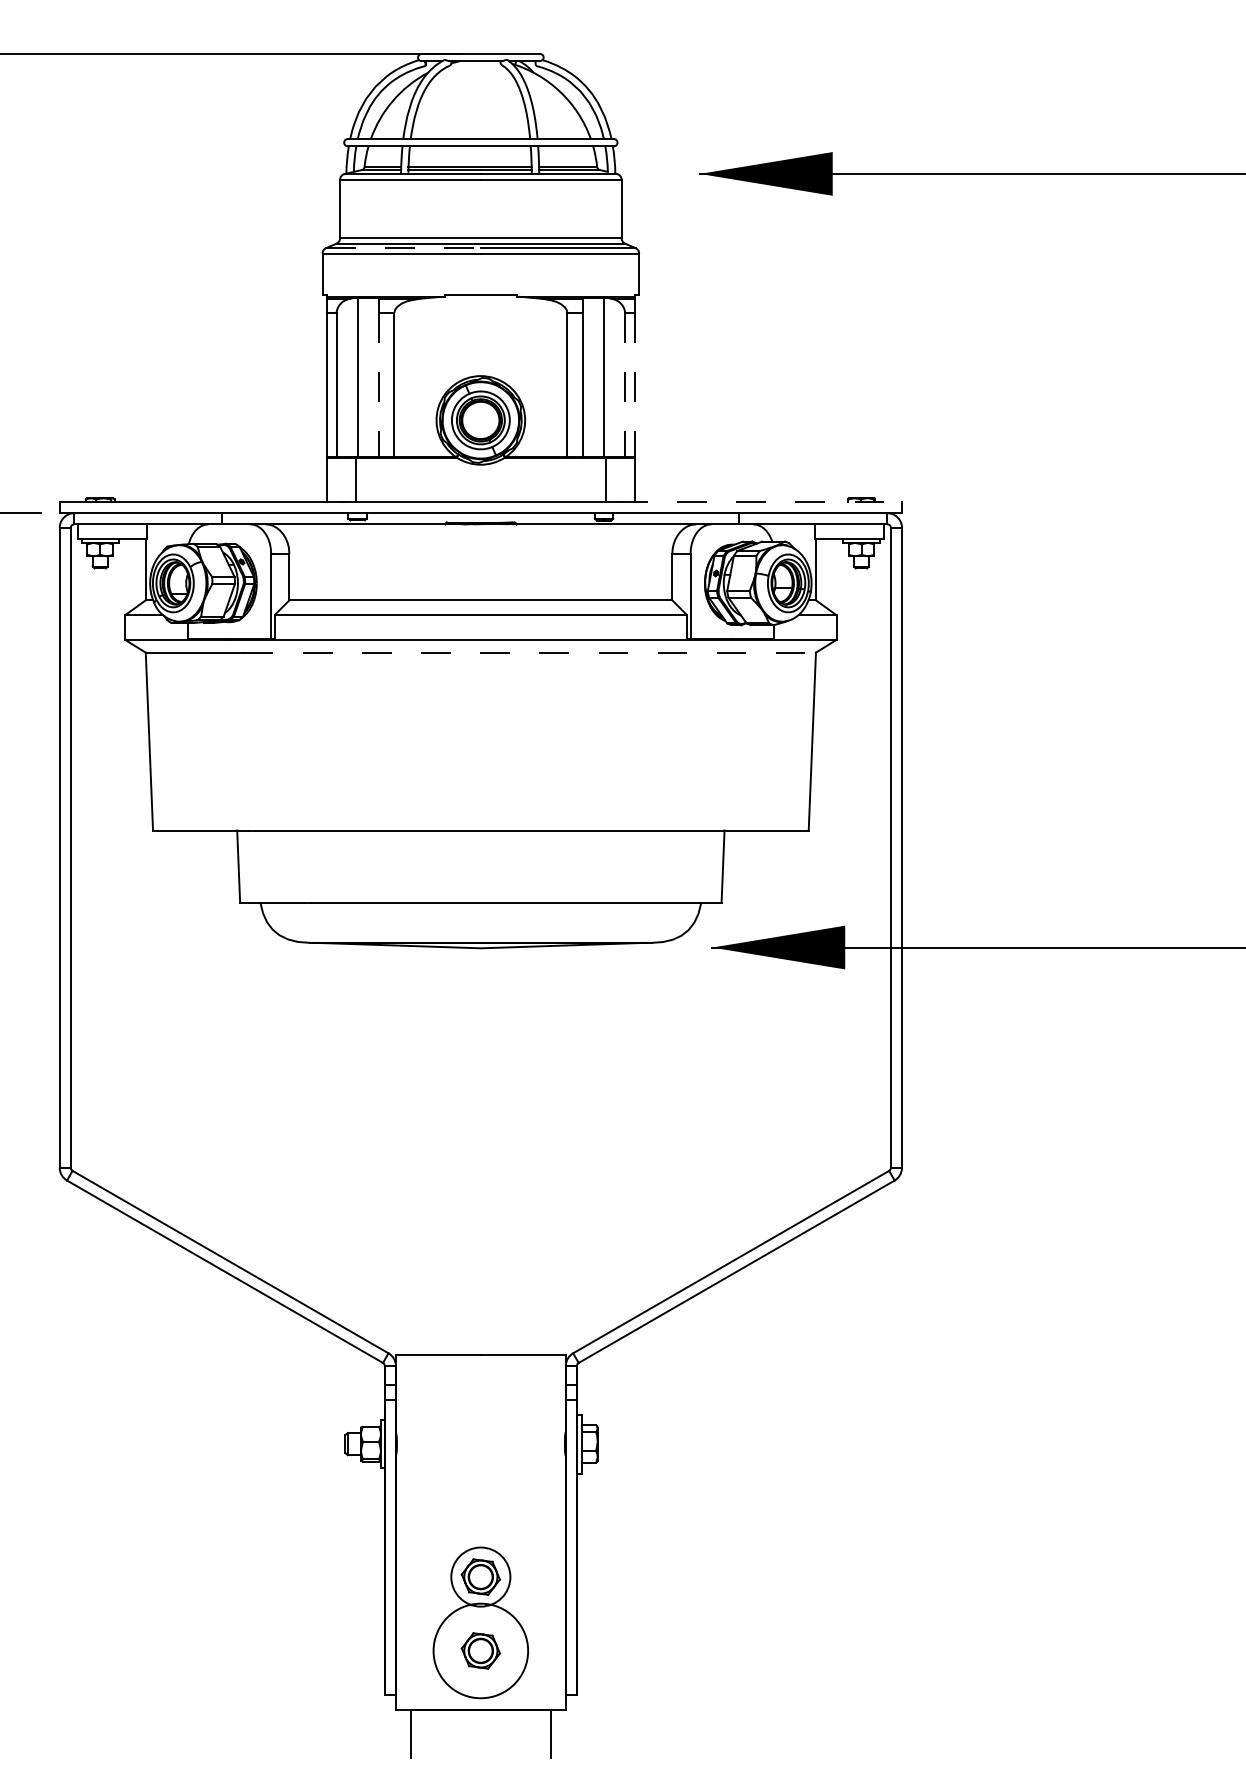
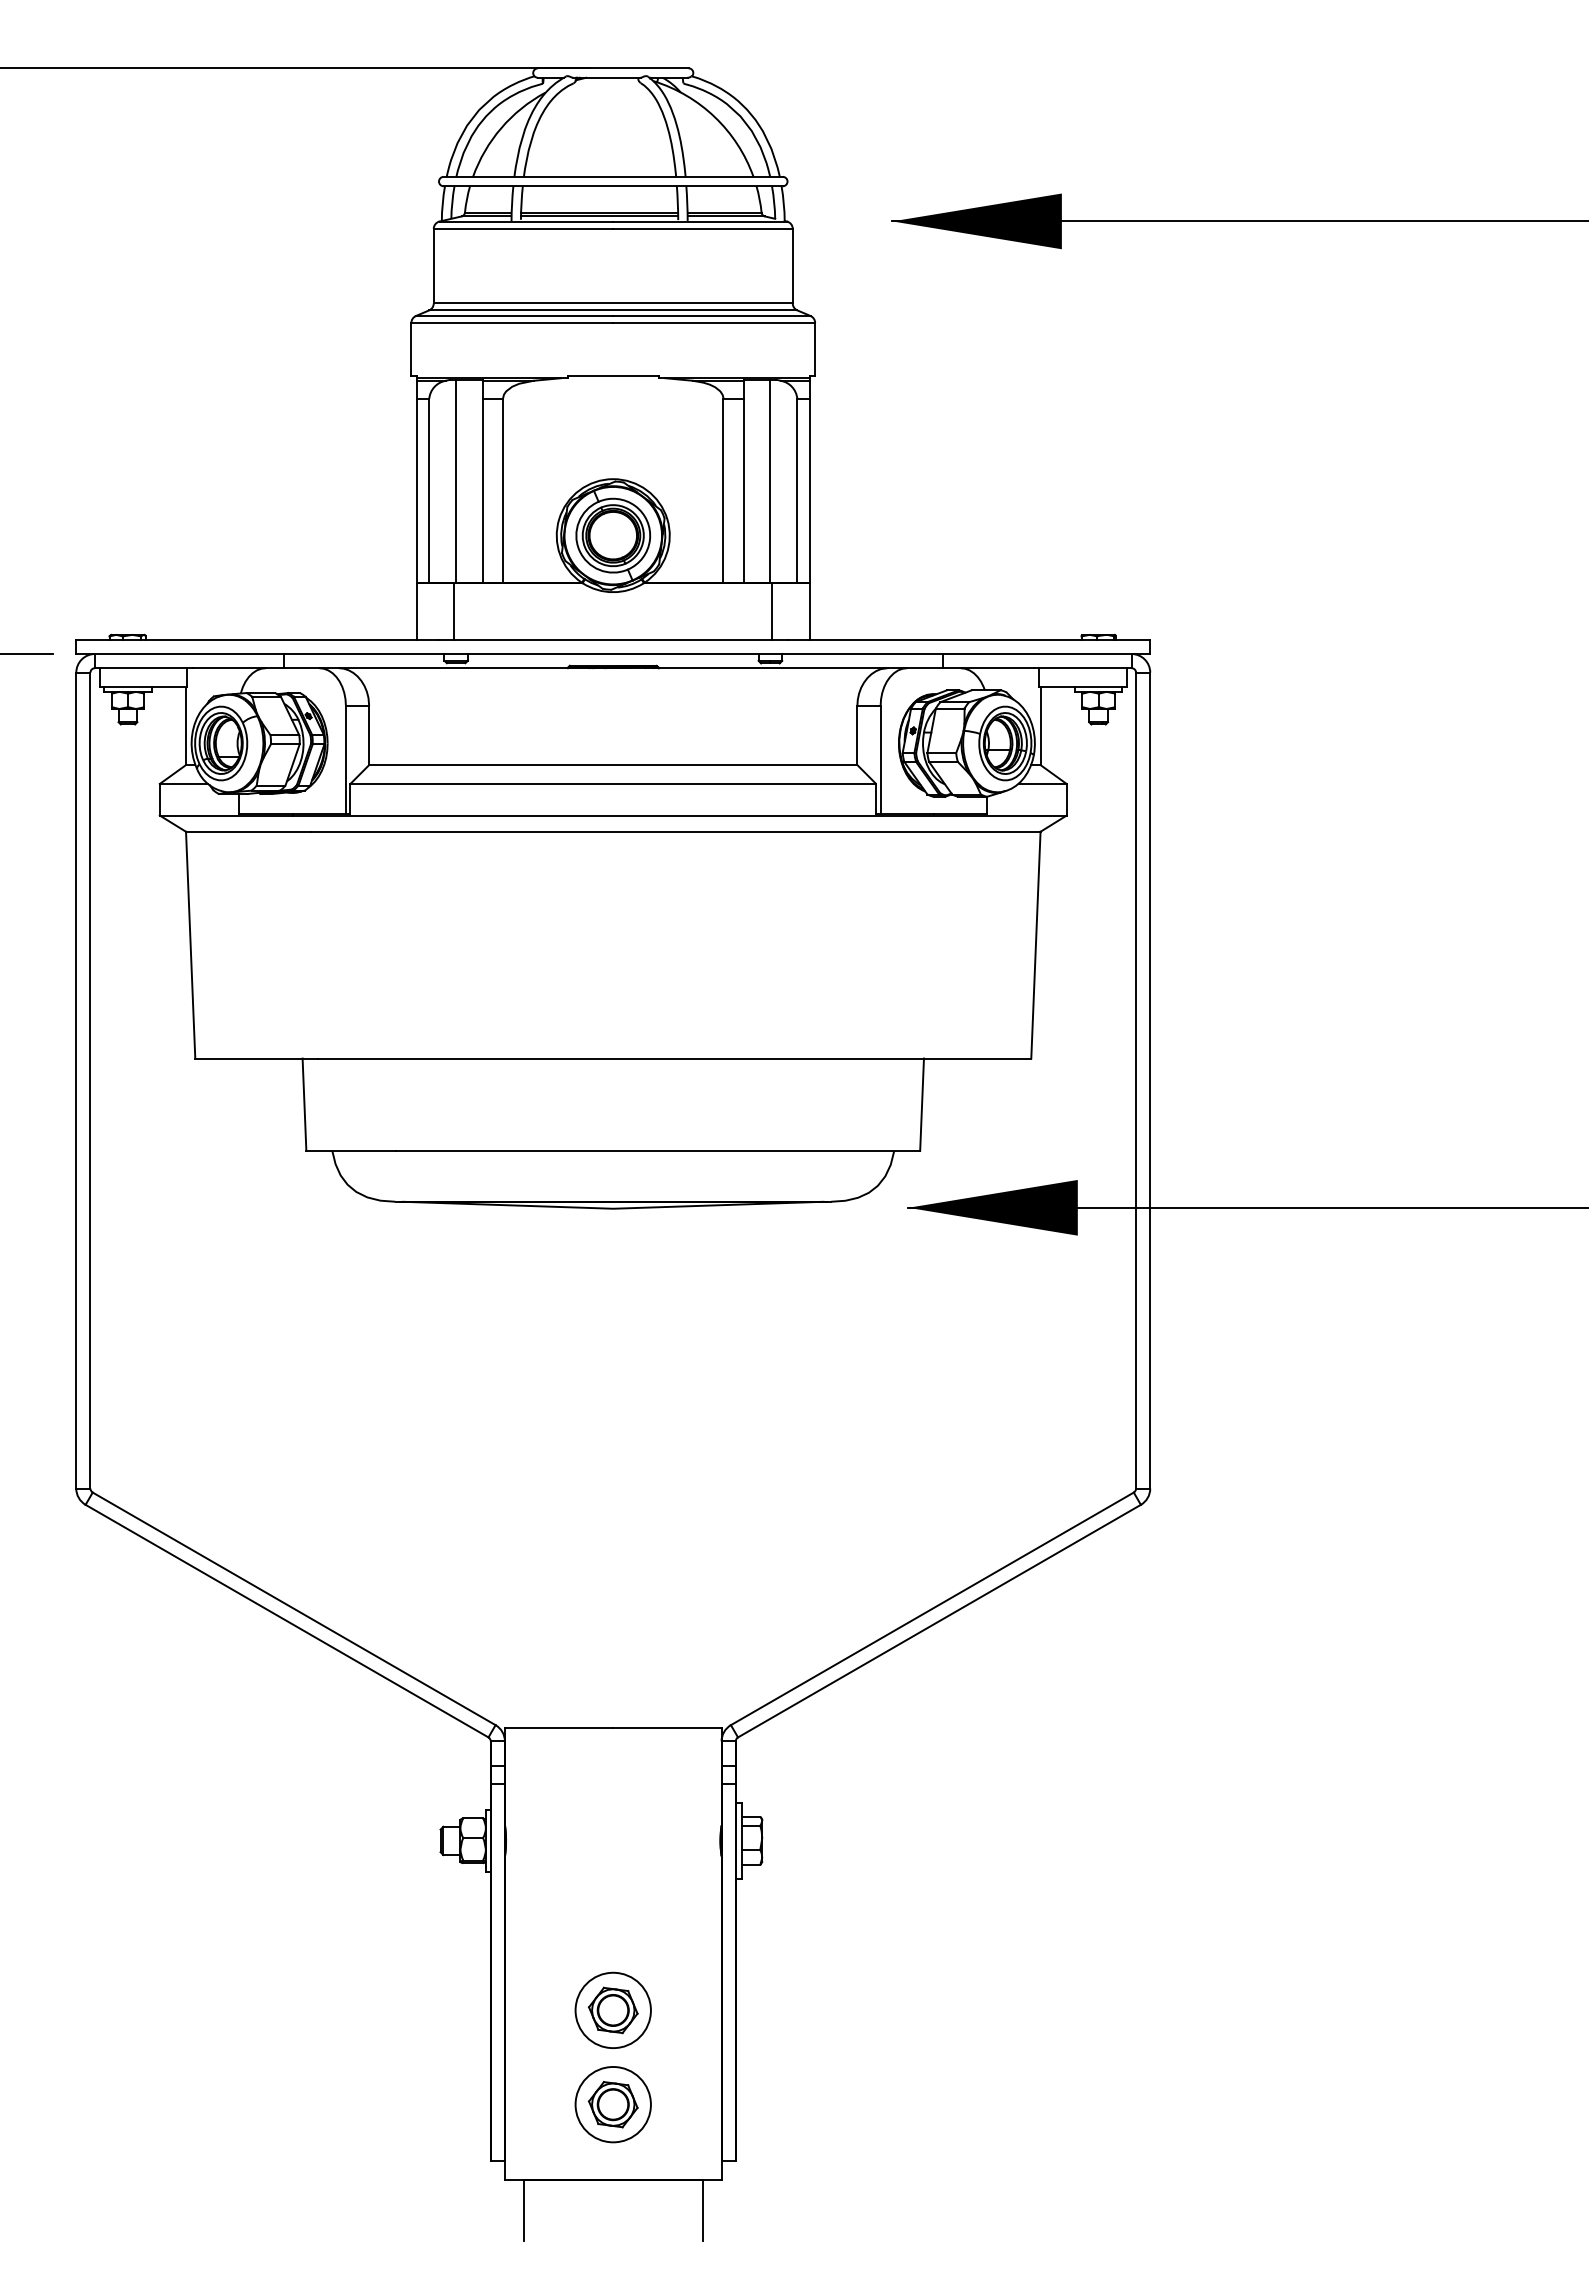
line: (403, 248) -> (514, 316), dashed -> solid
line: (379, 384) -> (483, 490), dashed -> solid
line: (625, 384) -> (797, 490), dashed -> solid
line: (634, 384) -> (809, 490), dashed -> solid
line: (760, 501) -> (969, 639), dashed -> solid
line: (529, 652) -> (675, 831), dashed -> solid
circle: (480, 1650) -> (612, 2104), size x0.62

